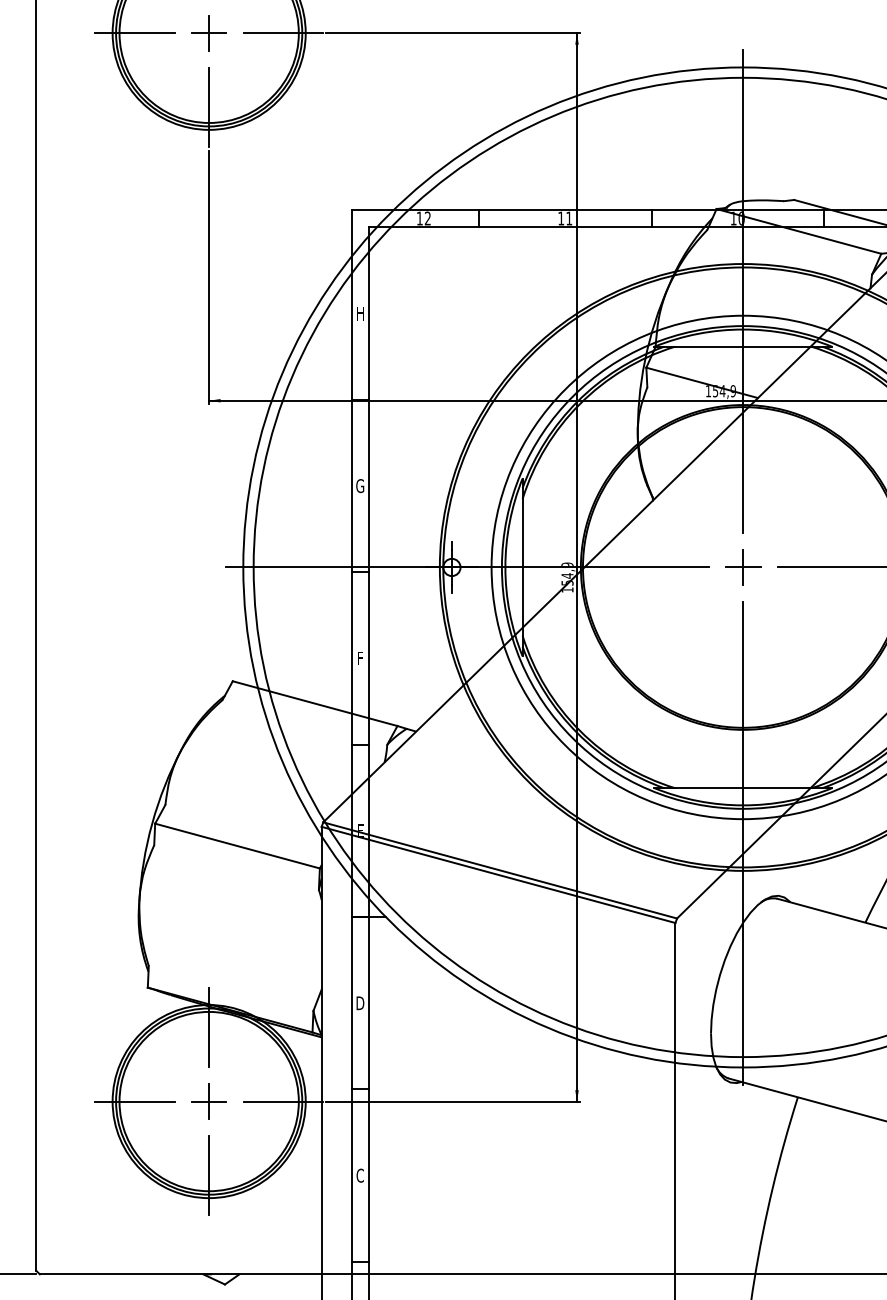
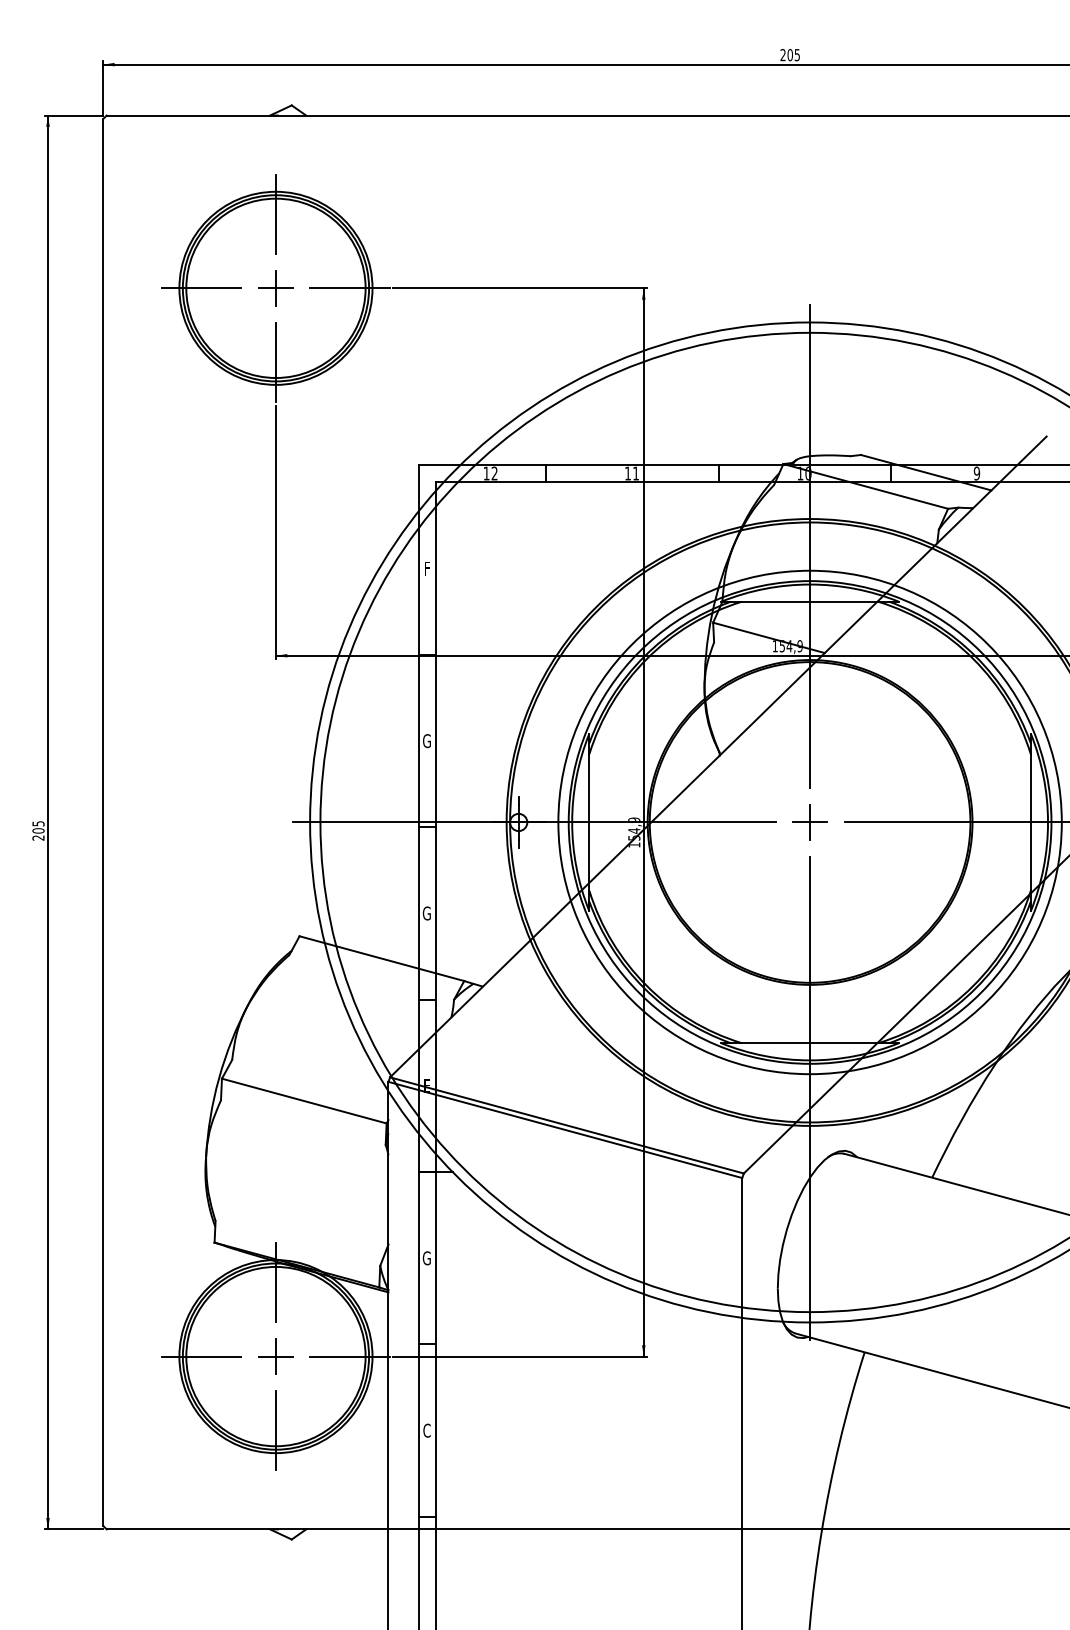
text: (360, 313) -> (427, 568), H -> F
text: (359, 658) -> (426, 913), F -> G
text: (359, 1003) -> (426, 1258), D -> G

